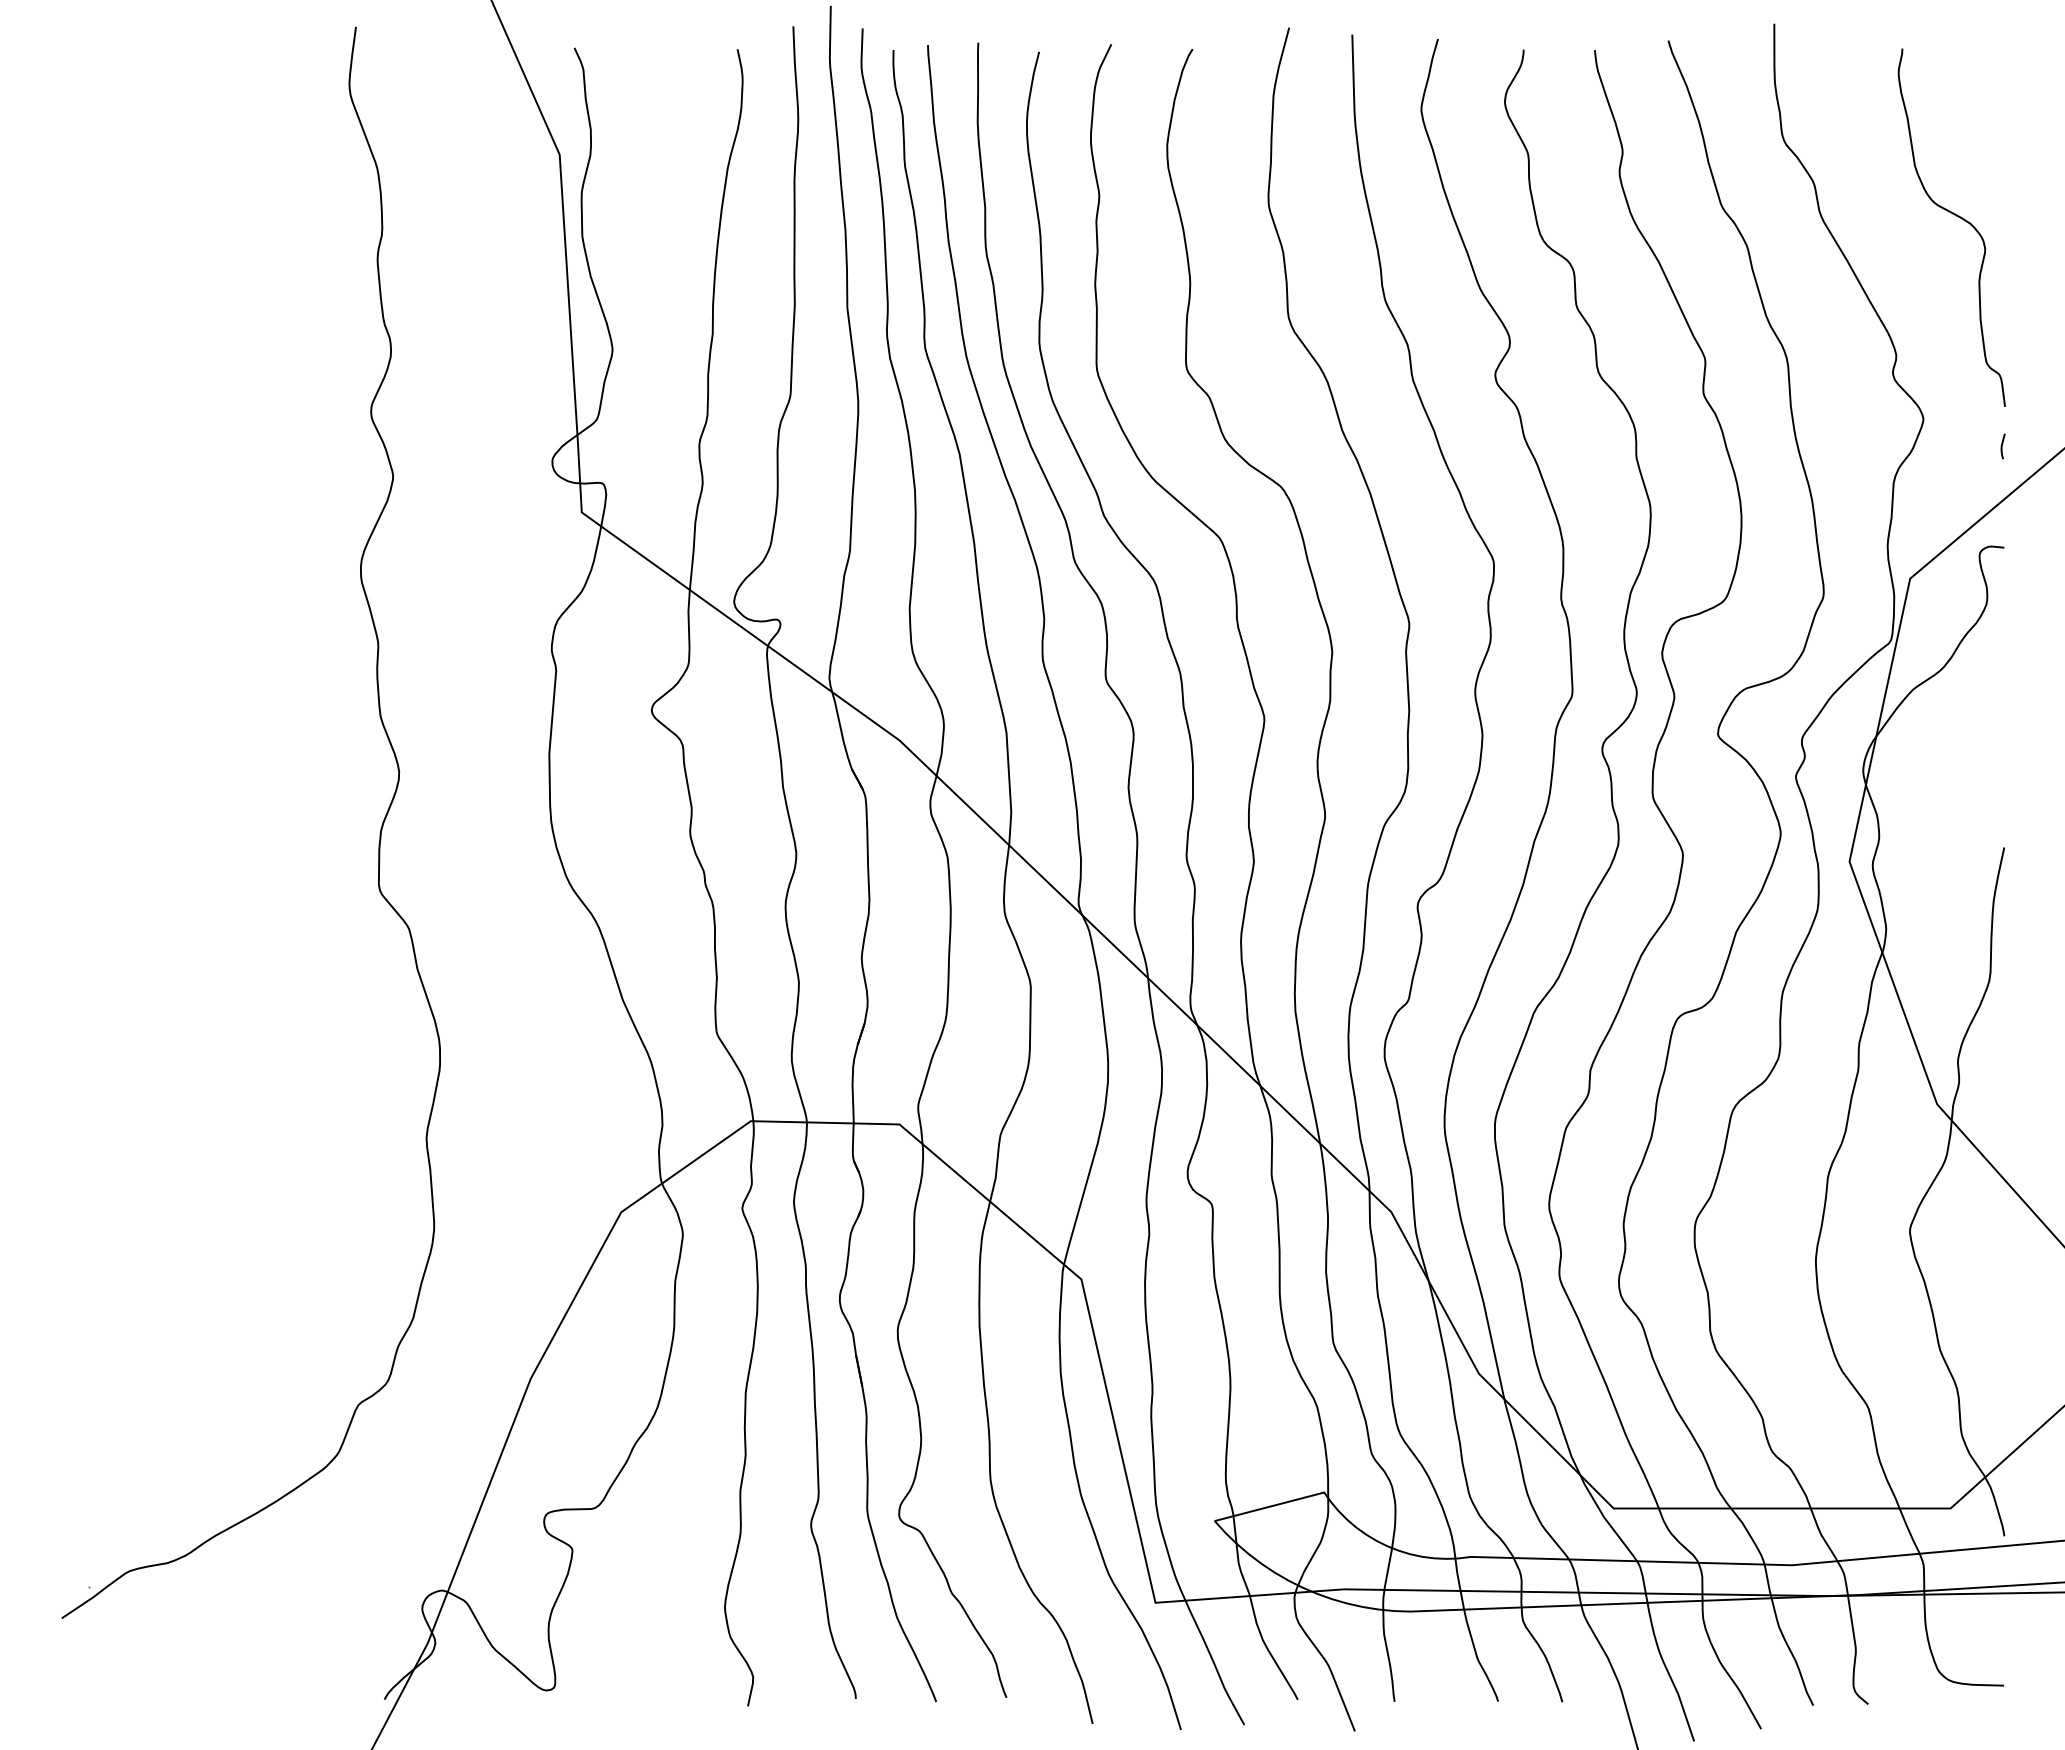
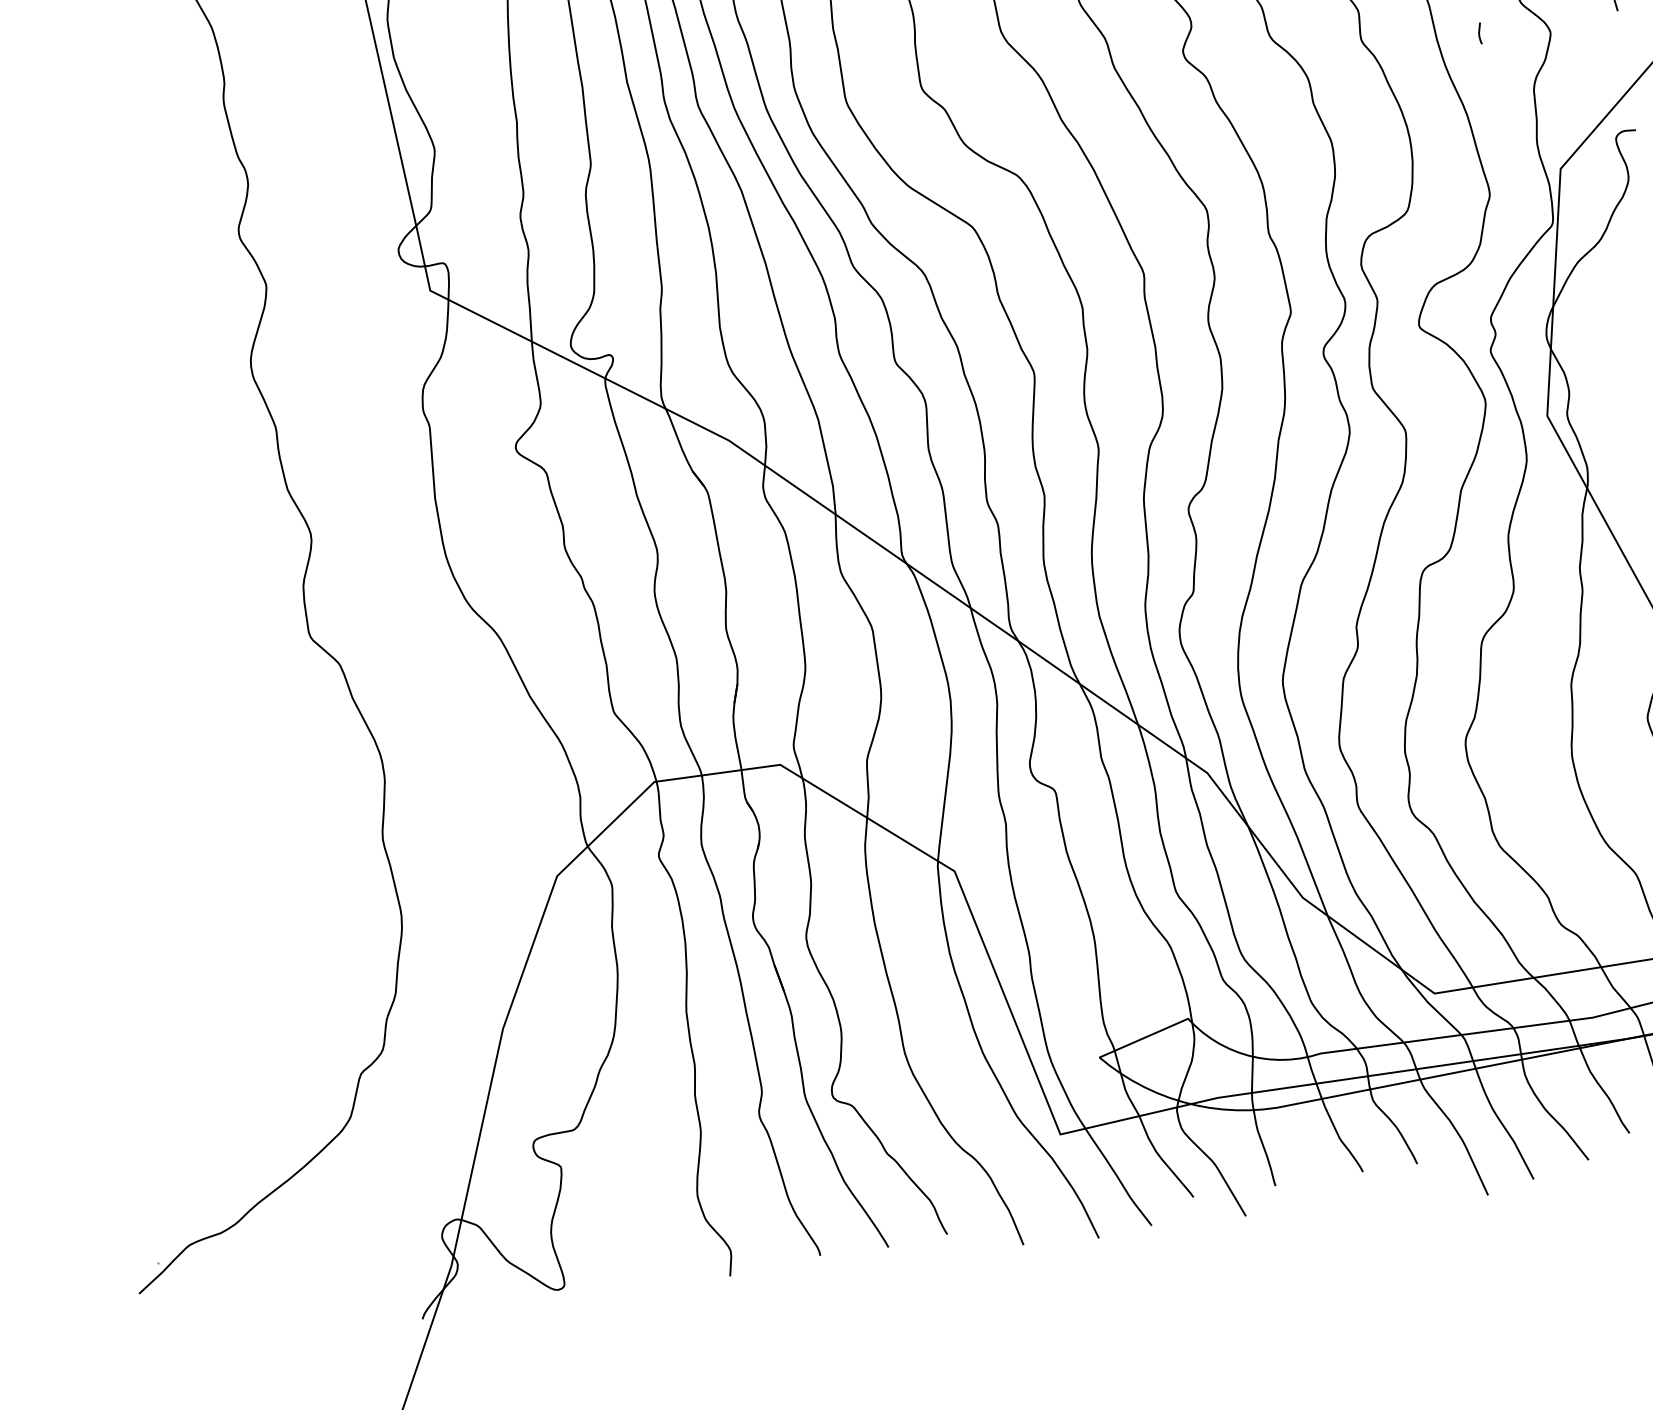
line: (2002, 446) -> (1479, 33), moved

